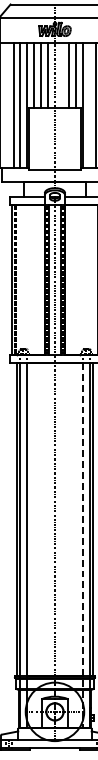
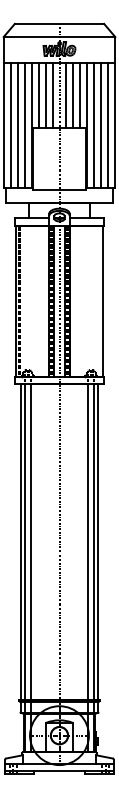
line: (61, 75) -> (66, 95), added
line: (6, 104) -> (10, 124), added
line: (89, 104) -> (94, 124), added
line: (83, 545) -> (88, 568), dashed -> solid

